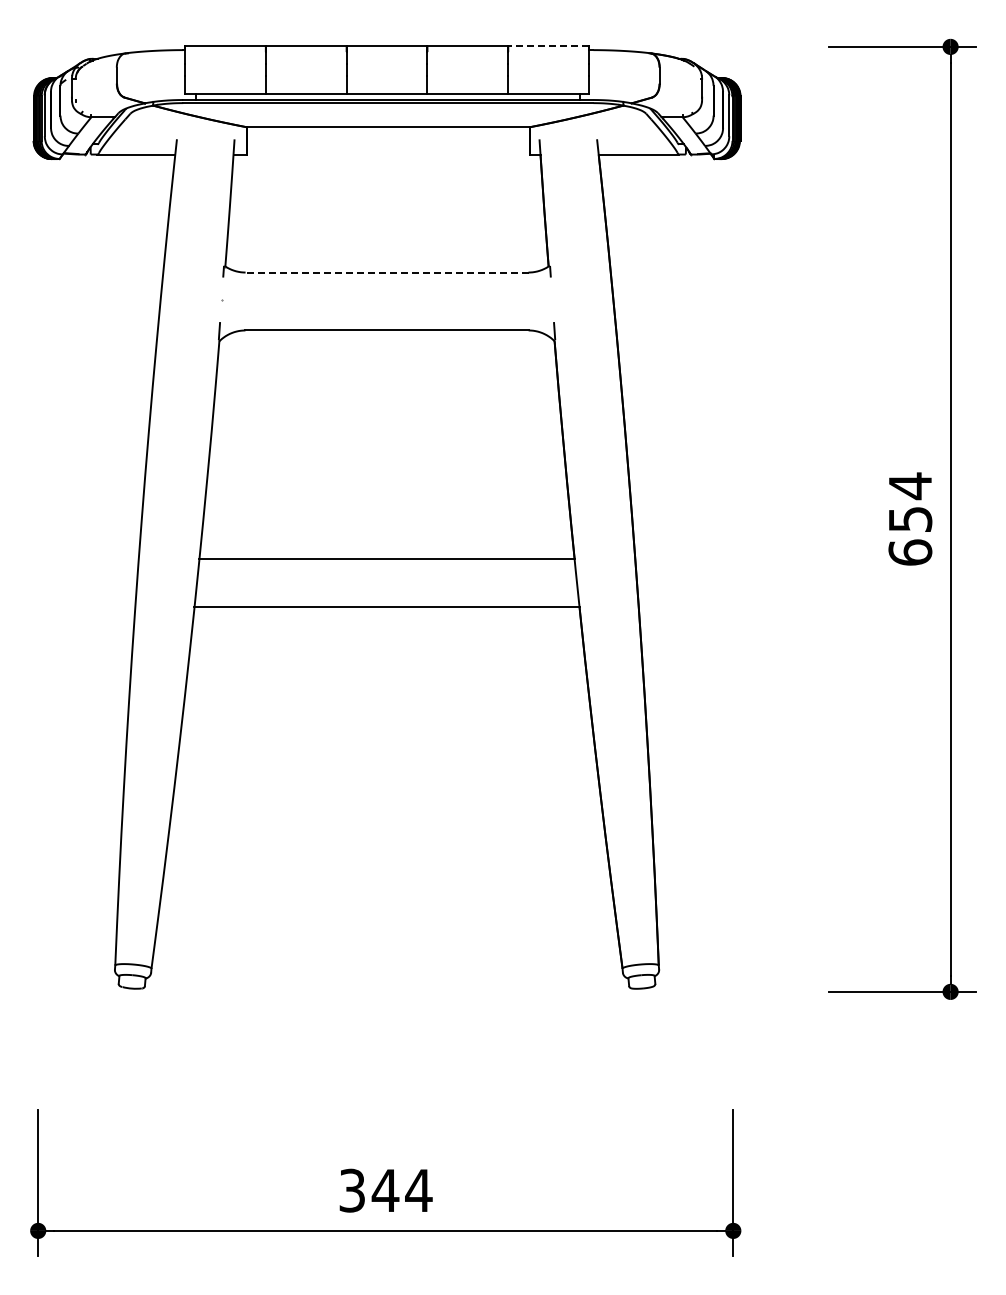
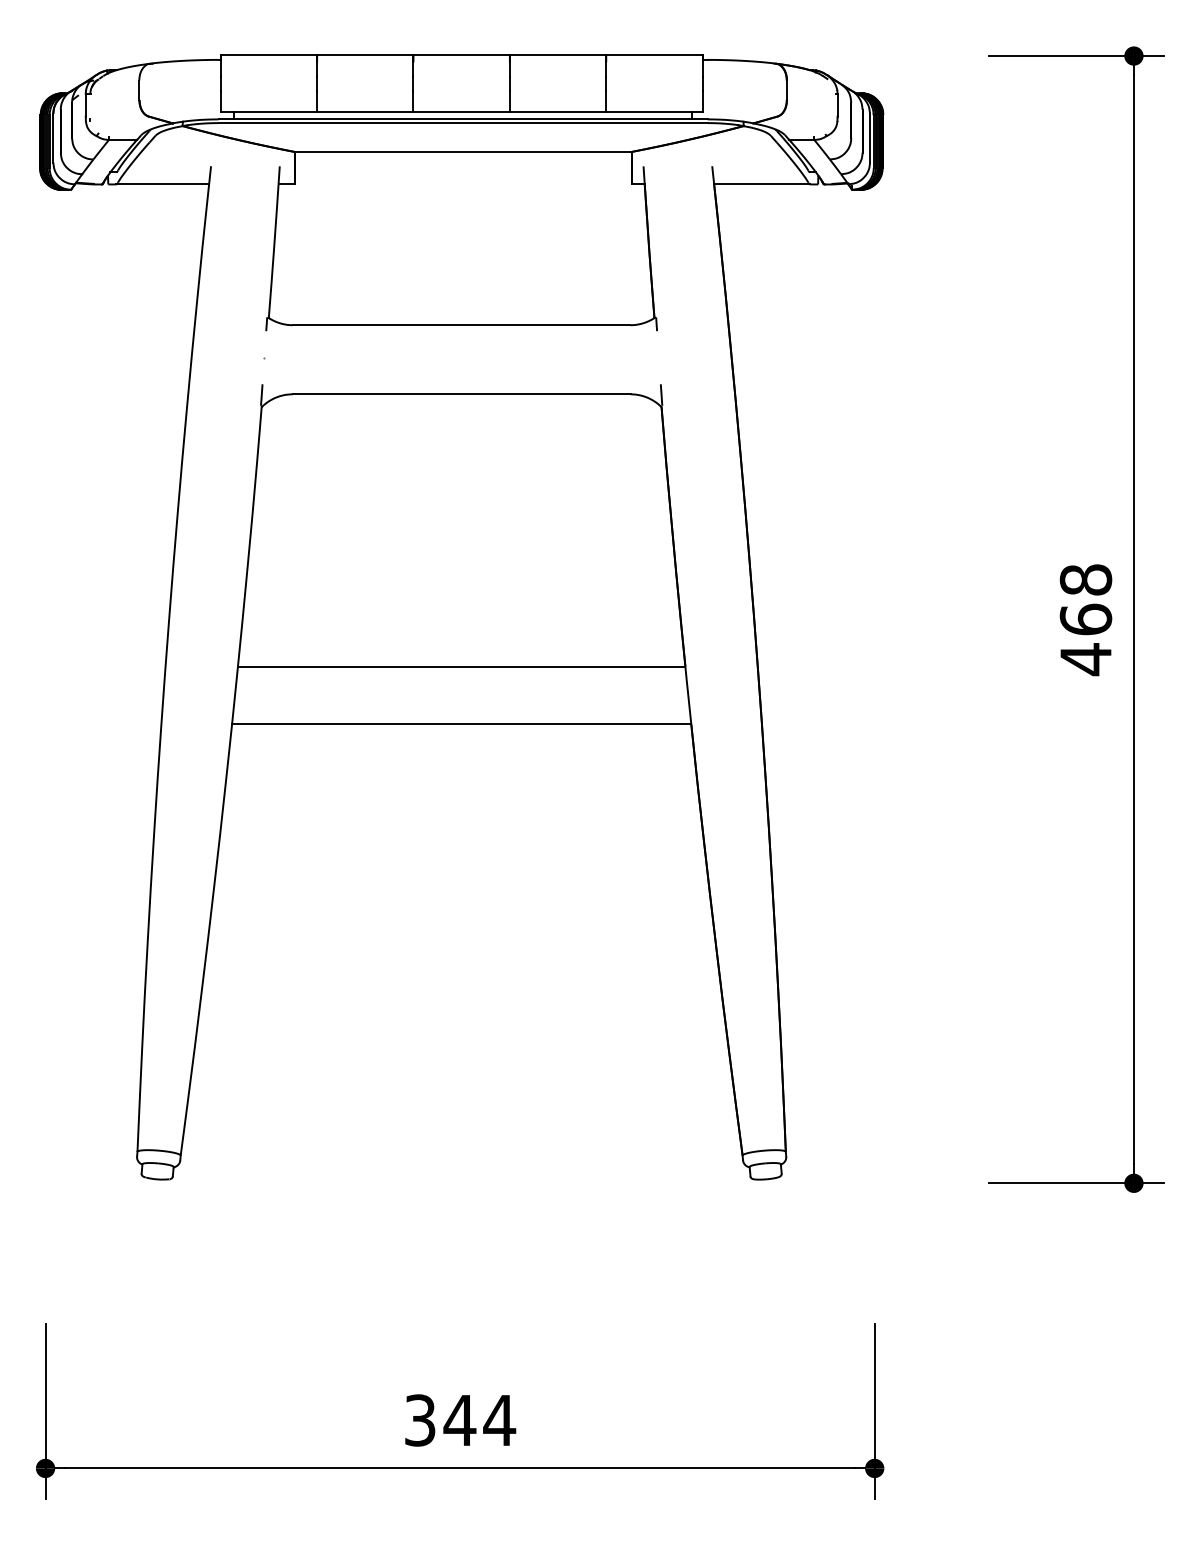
line: (548, 46) -> (654, 55), dashed -> solid
line: (386, 272) -> (461, 325), dashed -> solid
text: (910, 519) -> (1086, 619), 654 -> 468

